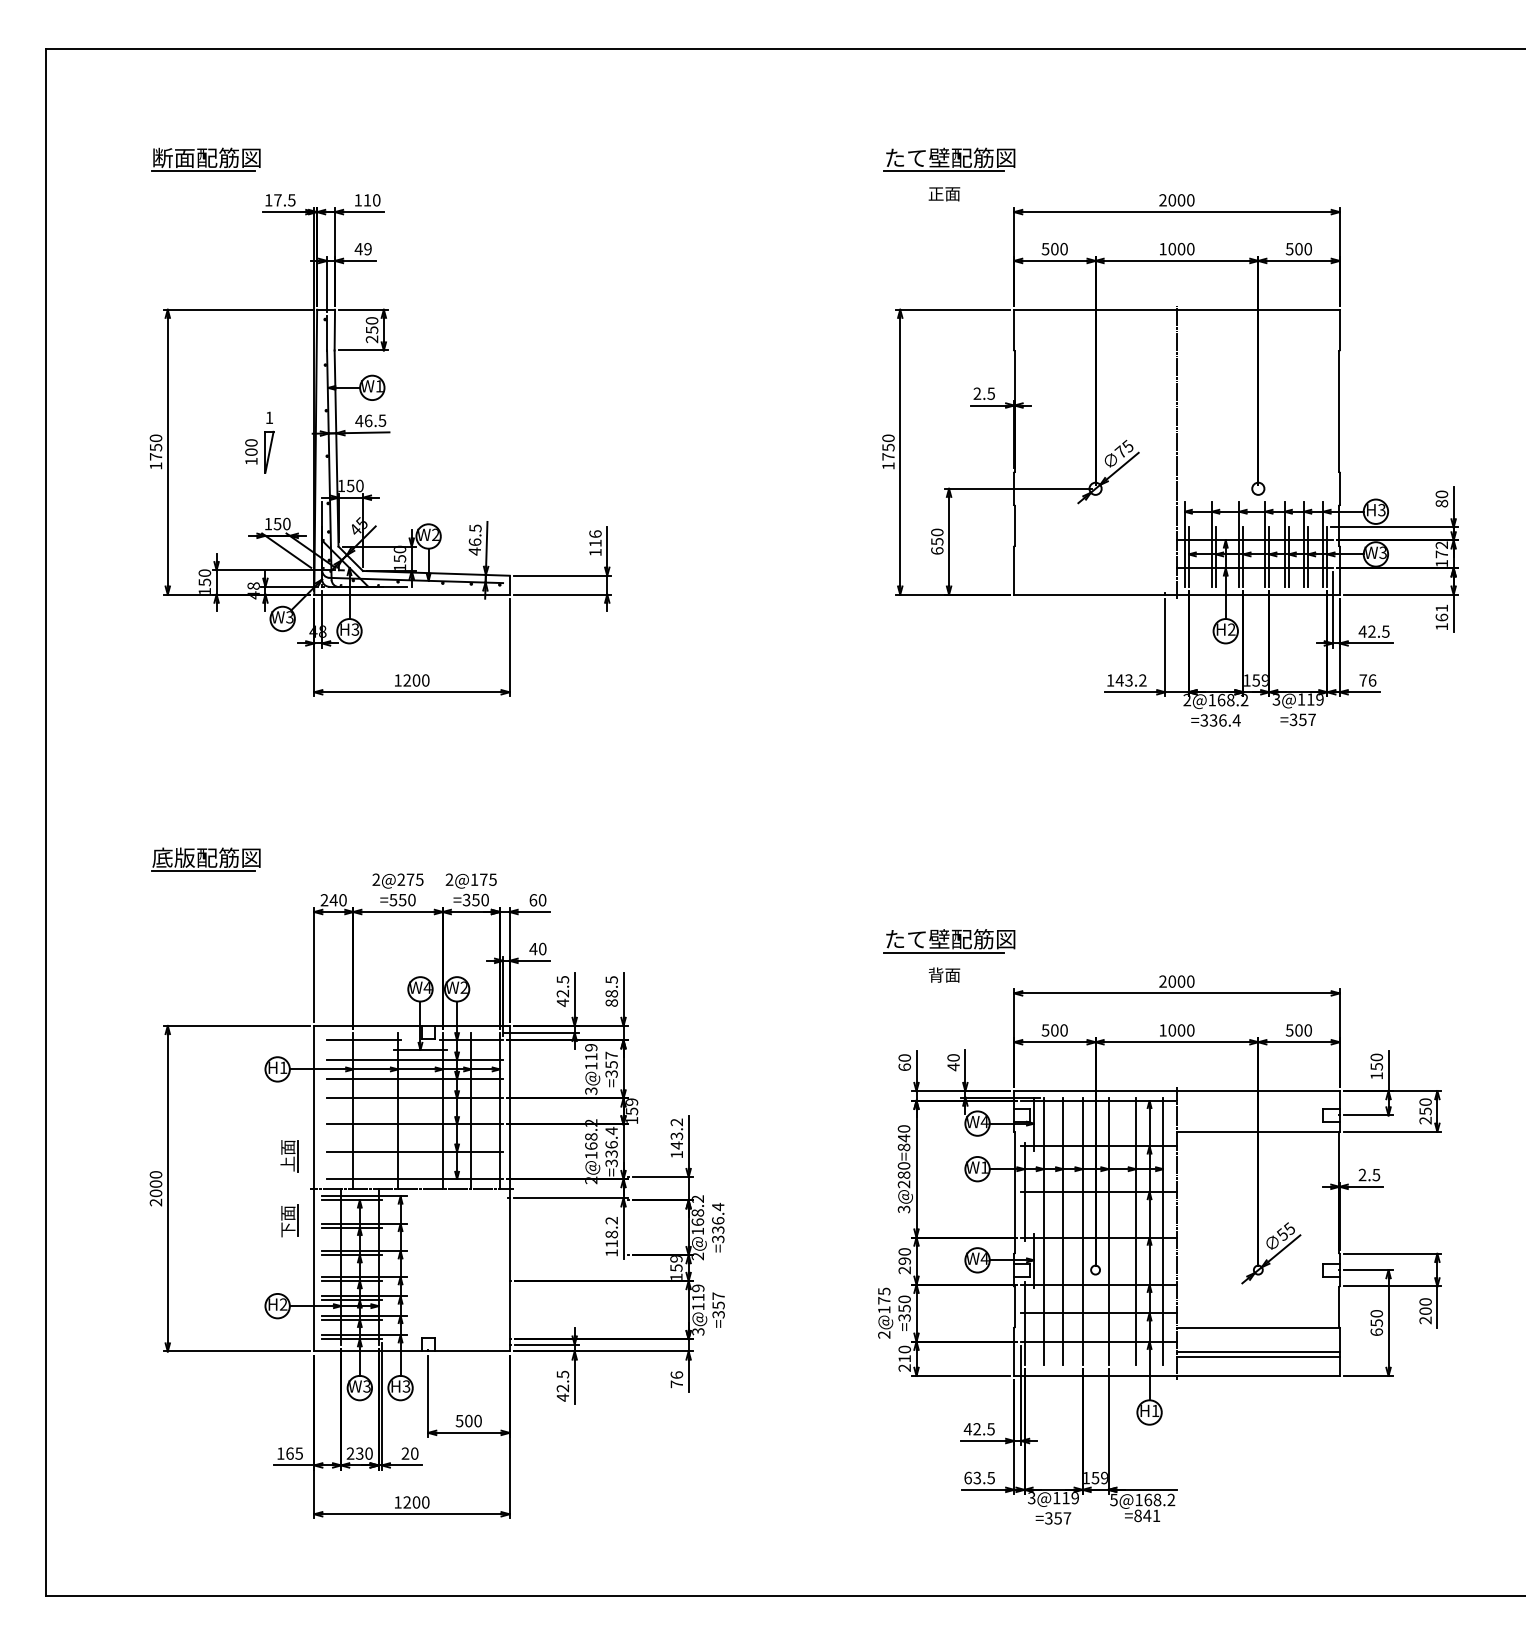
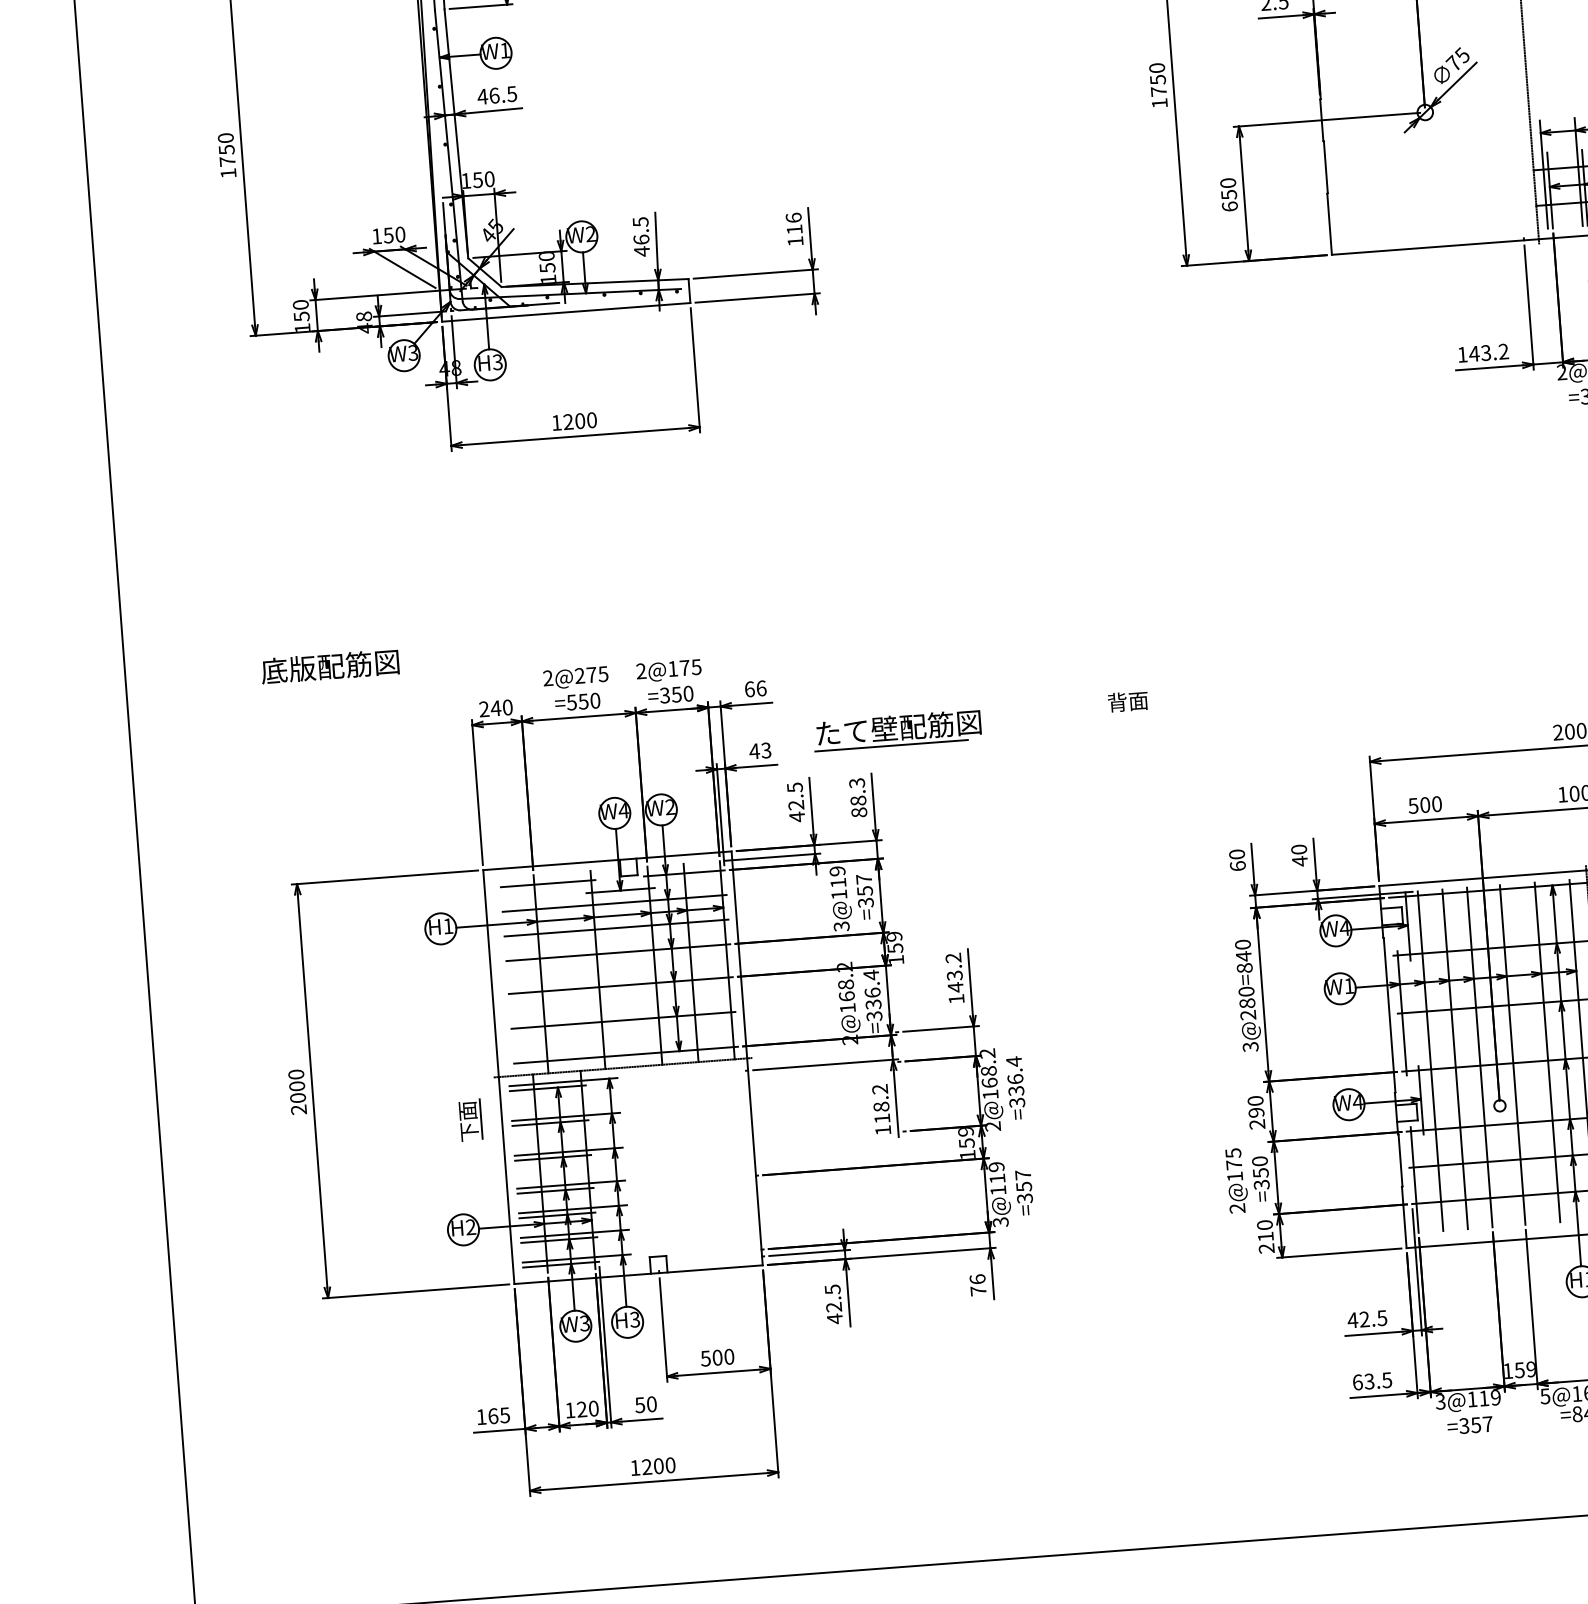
part: (259, 442) -> (357, 133), removed
line: (203, 871) -> (327, 684), removed
text: (542, 900) -> (761, 688), 60 -> 66
part: (949, 941) -> (897, 730), moved
text: (542, 949) -> (766, 751), 40 -> 43
text: (944, 974) -> (1128, 700), moved
text: (611, 979) -> (856, 782), 88.5 -> 88.3
part: (289, 1156) -> (464, 1038), removed
text: (354, 1453) -> (575, 1409), 230 -> 120
text: (405, 1453) -> (640, 1404), 20 -> 50

